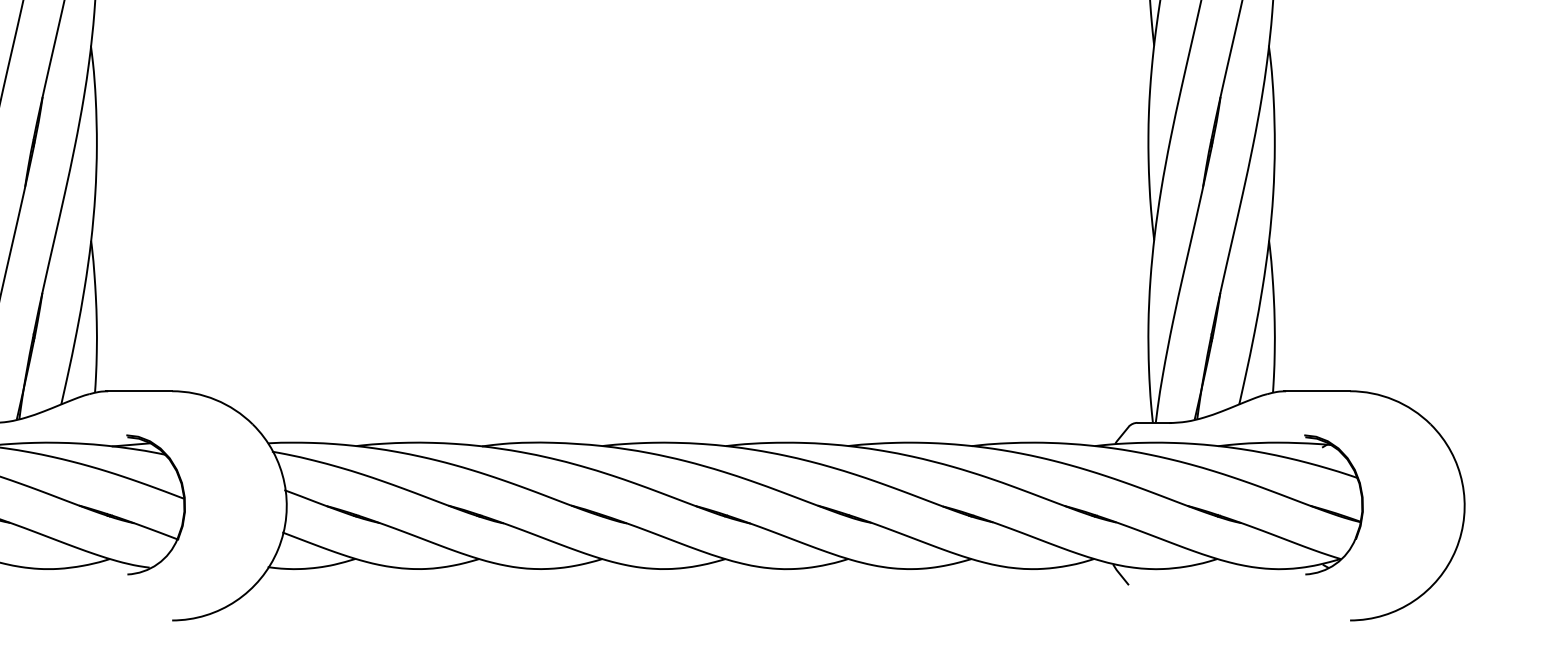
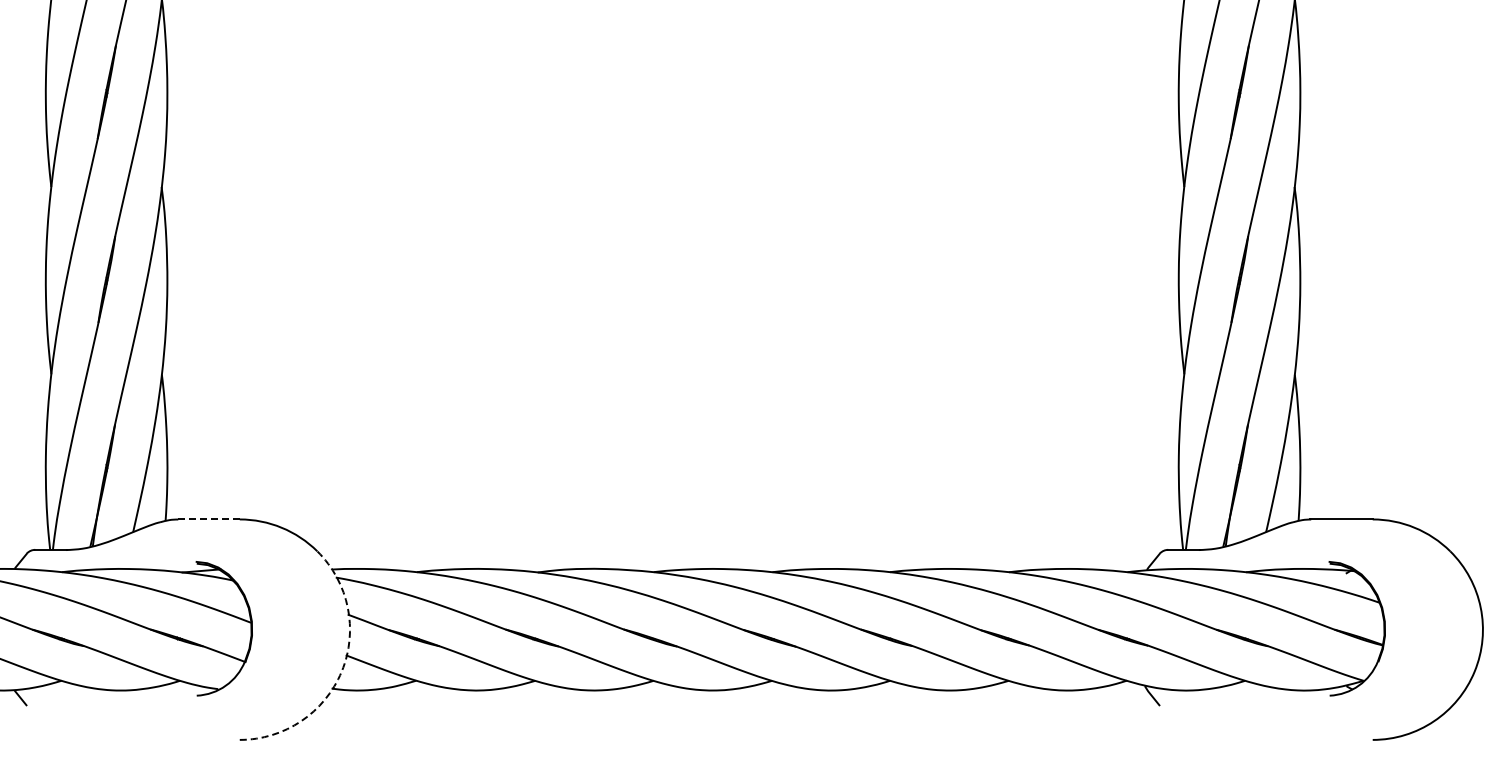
line: (139, 391) -> (208, 519), solid -> dashed
arc: (277, 549) -> (341, 671), solid -> dashed

